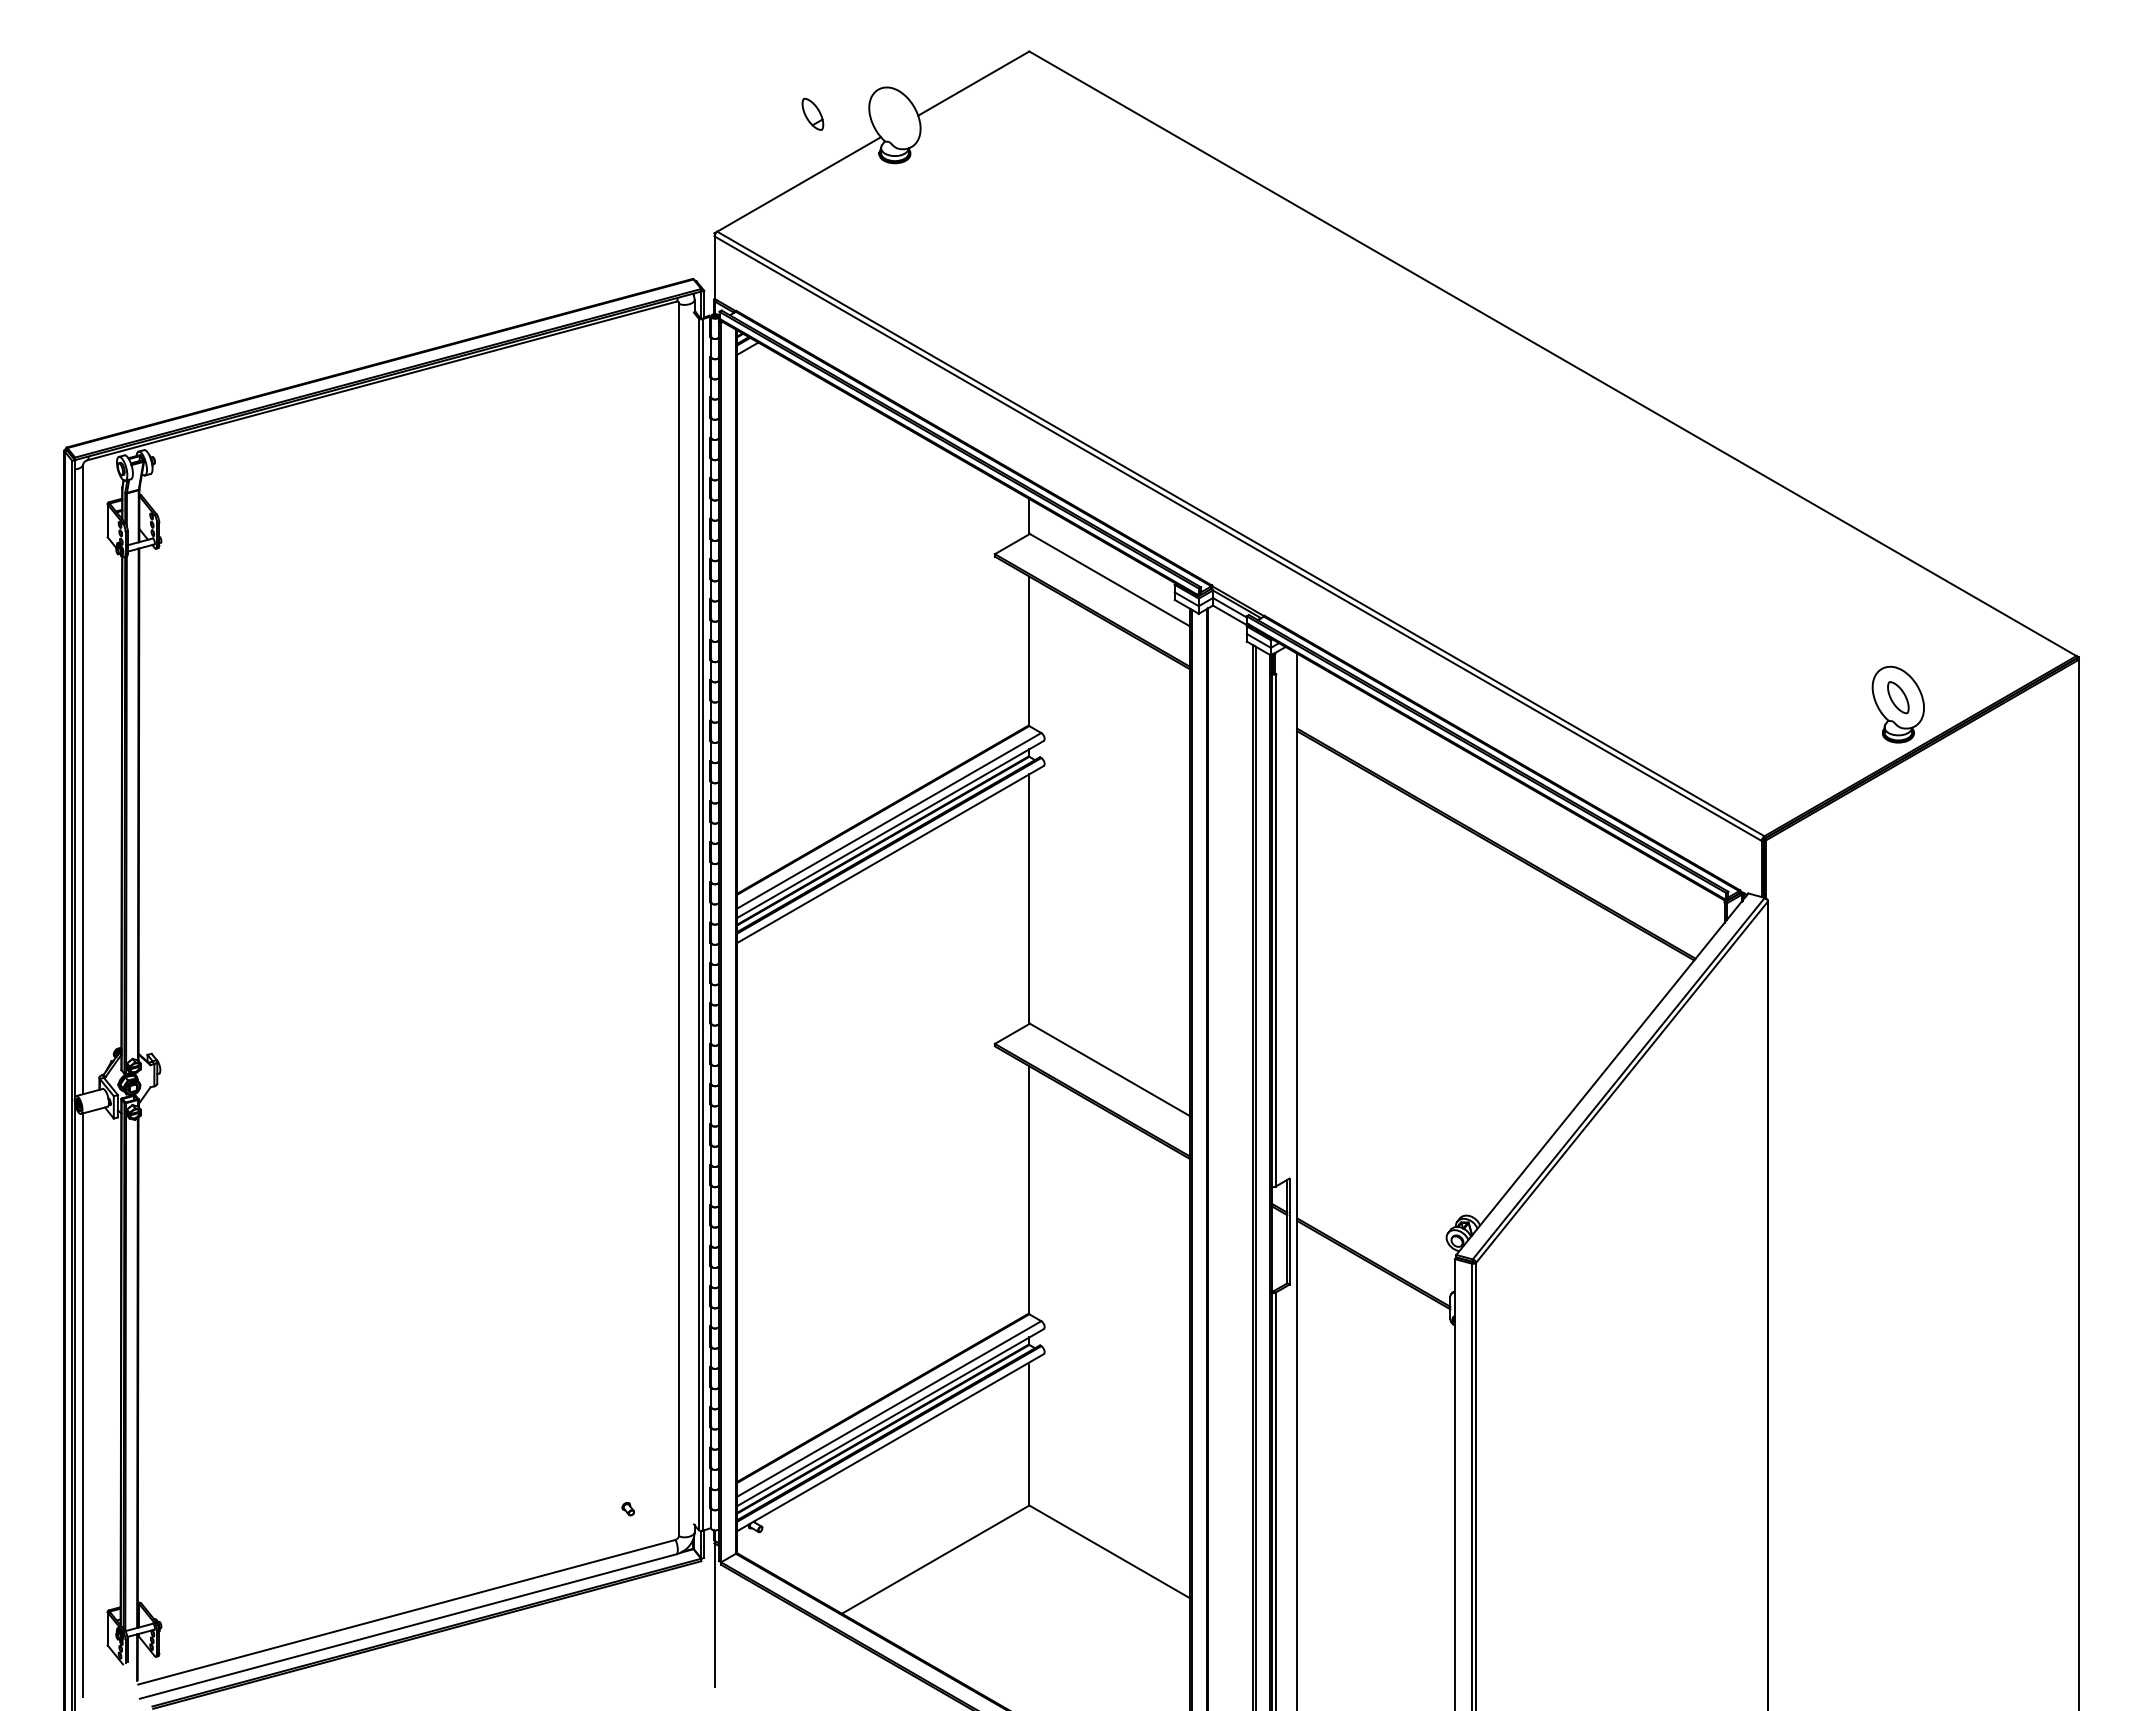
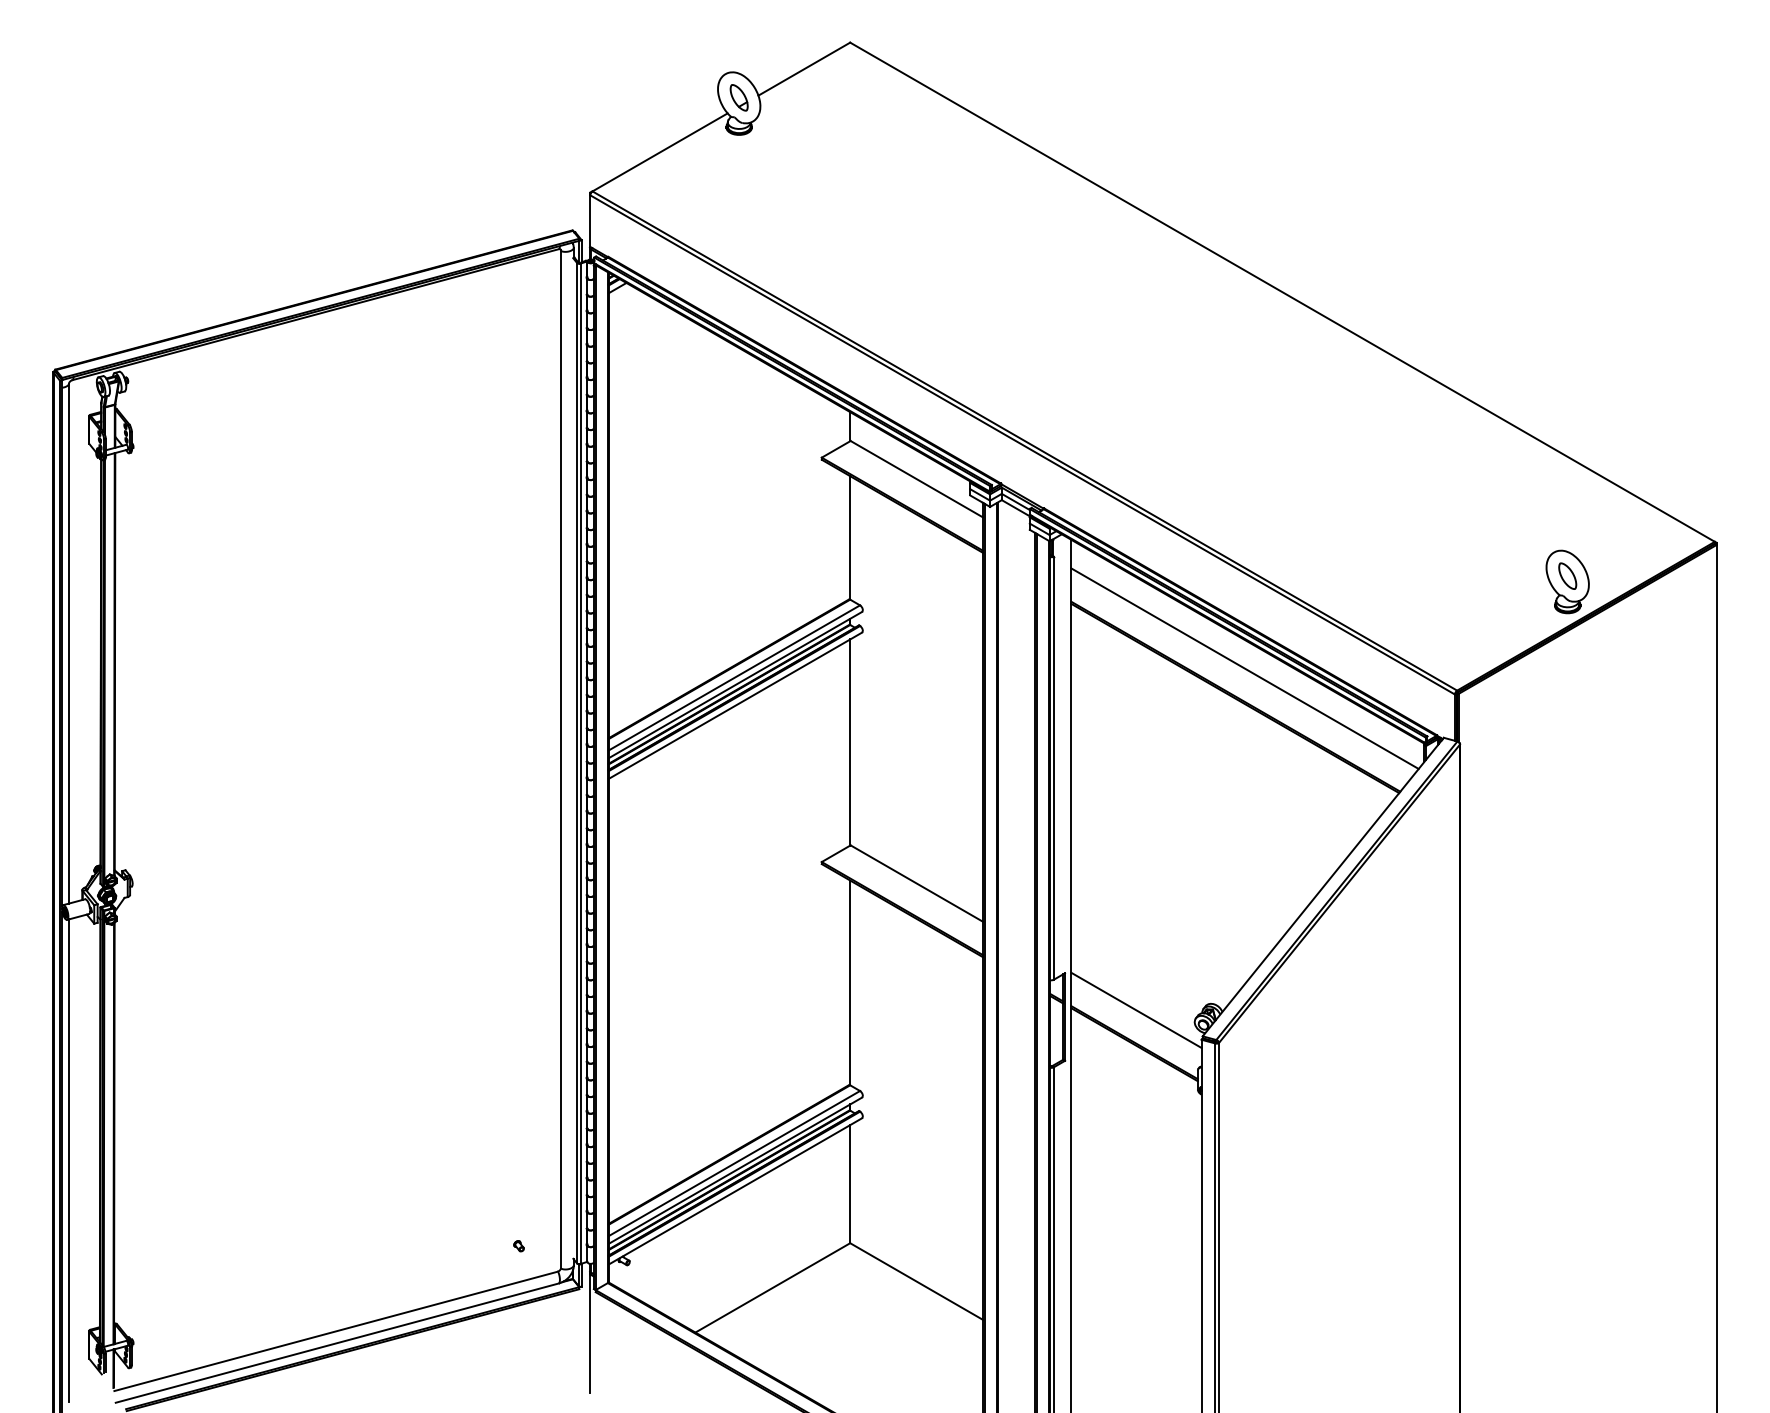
part: (812, 113) -> (738, 97), moved
line: (1507, 809) -> (1245, 668), added
line: (1376, 1223) -> (1136, 1010), added

